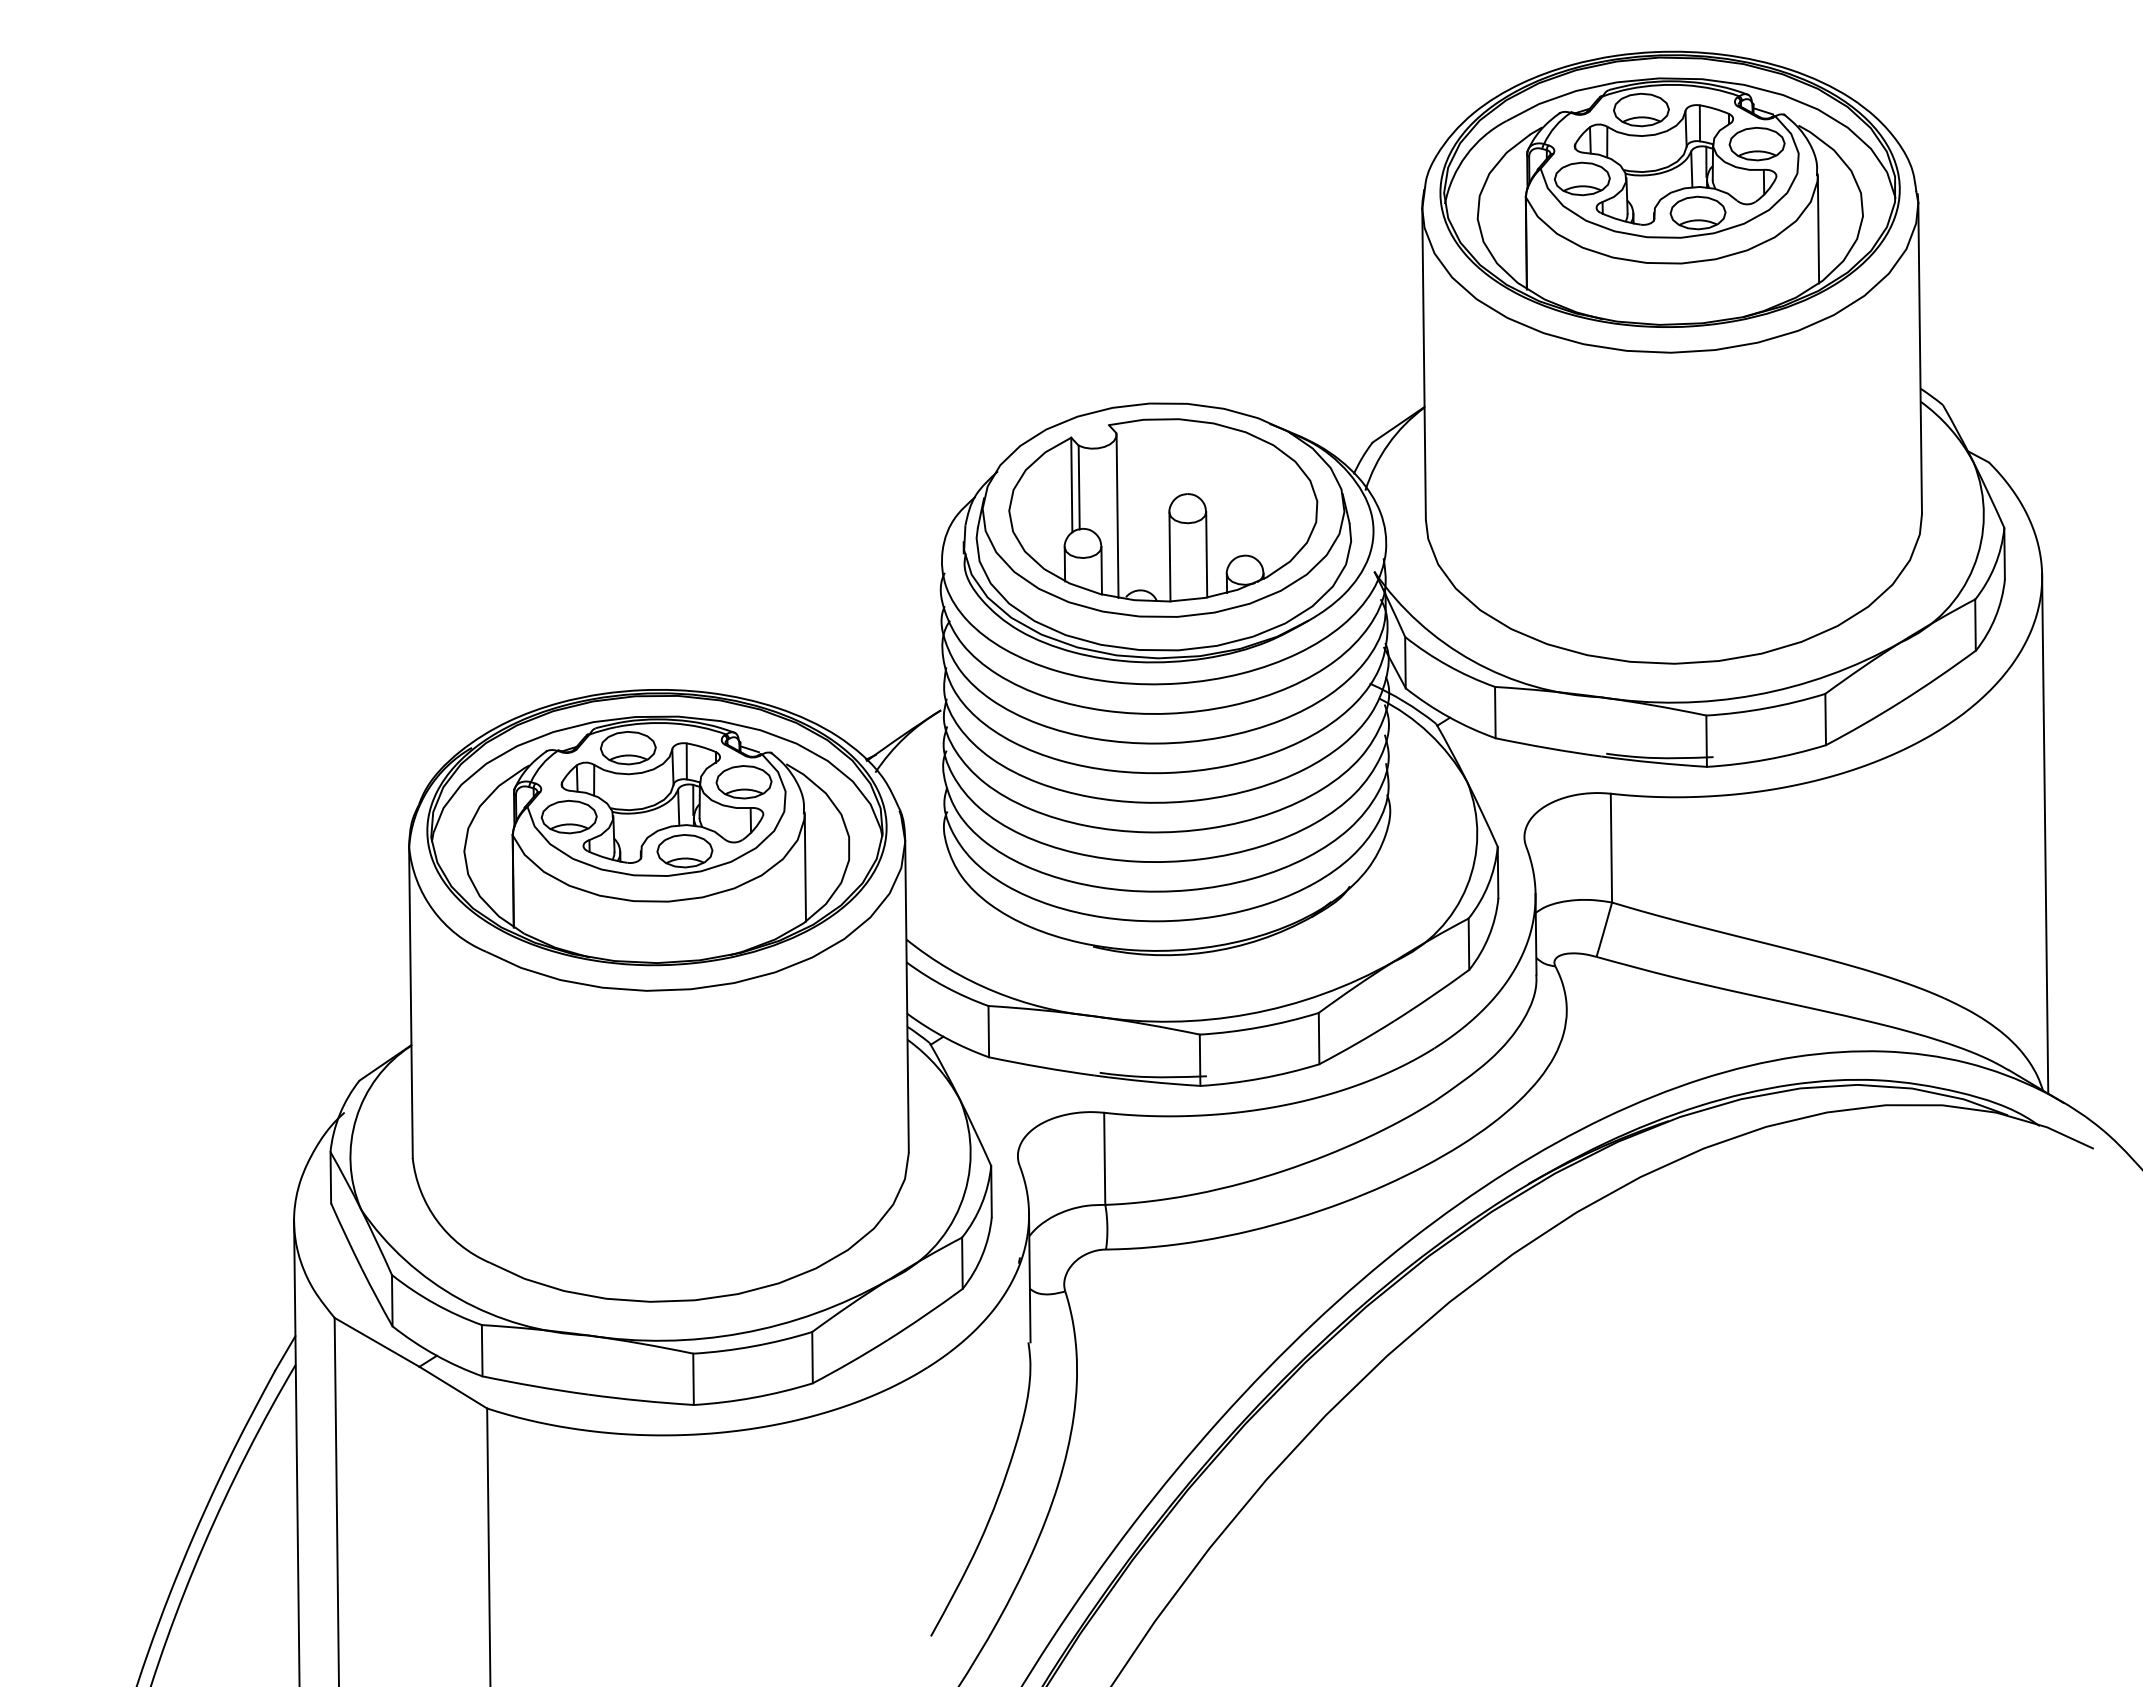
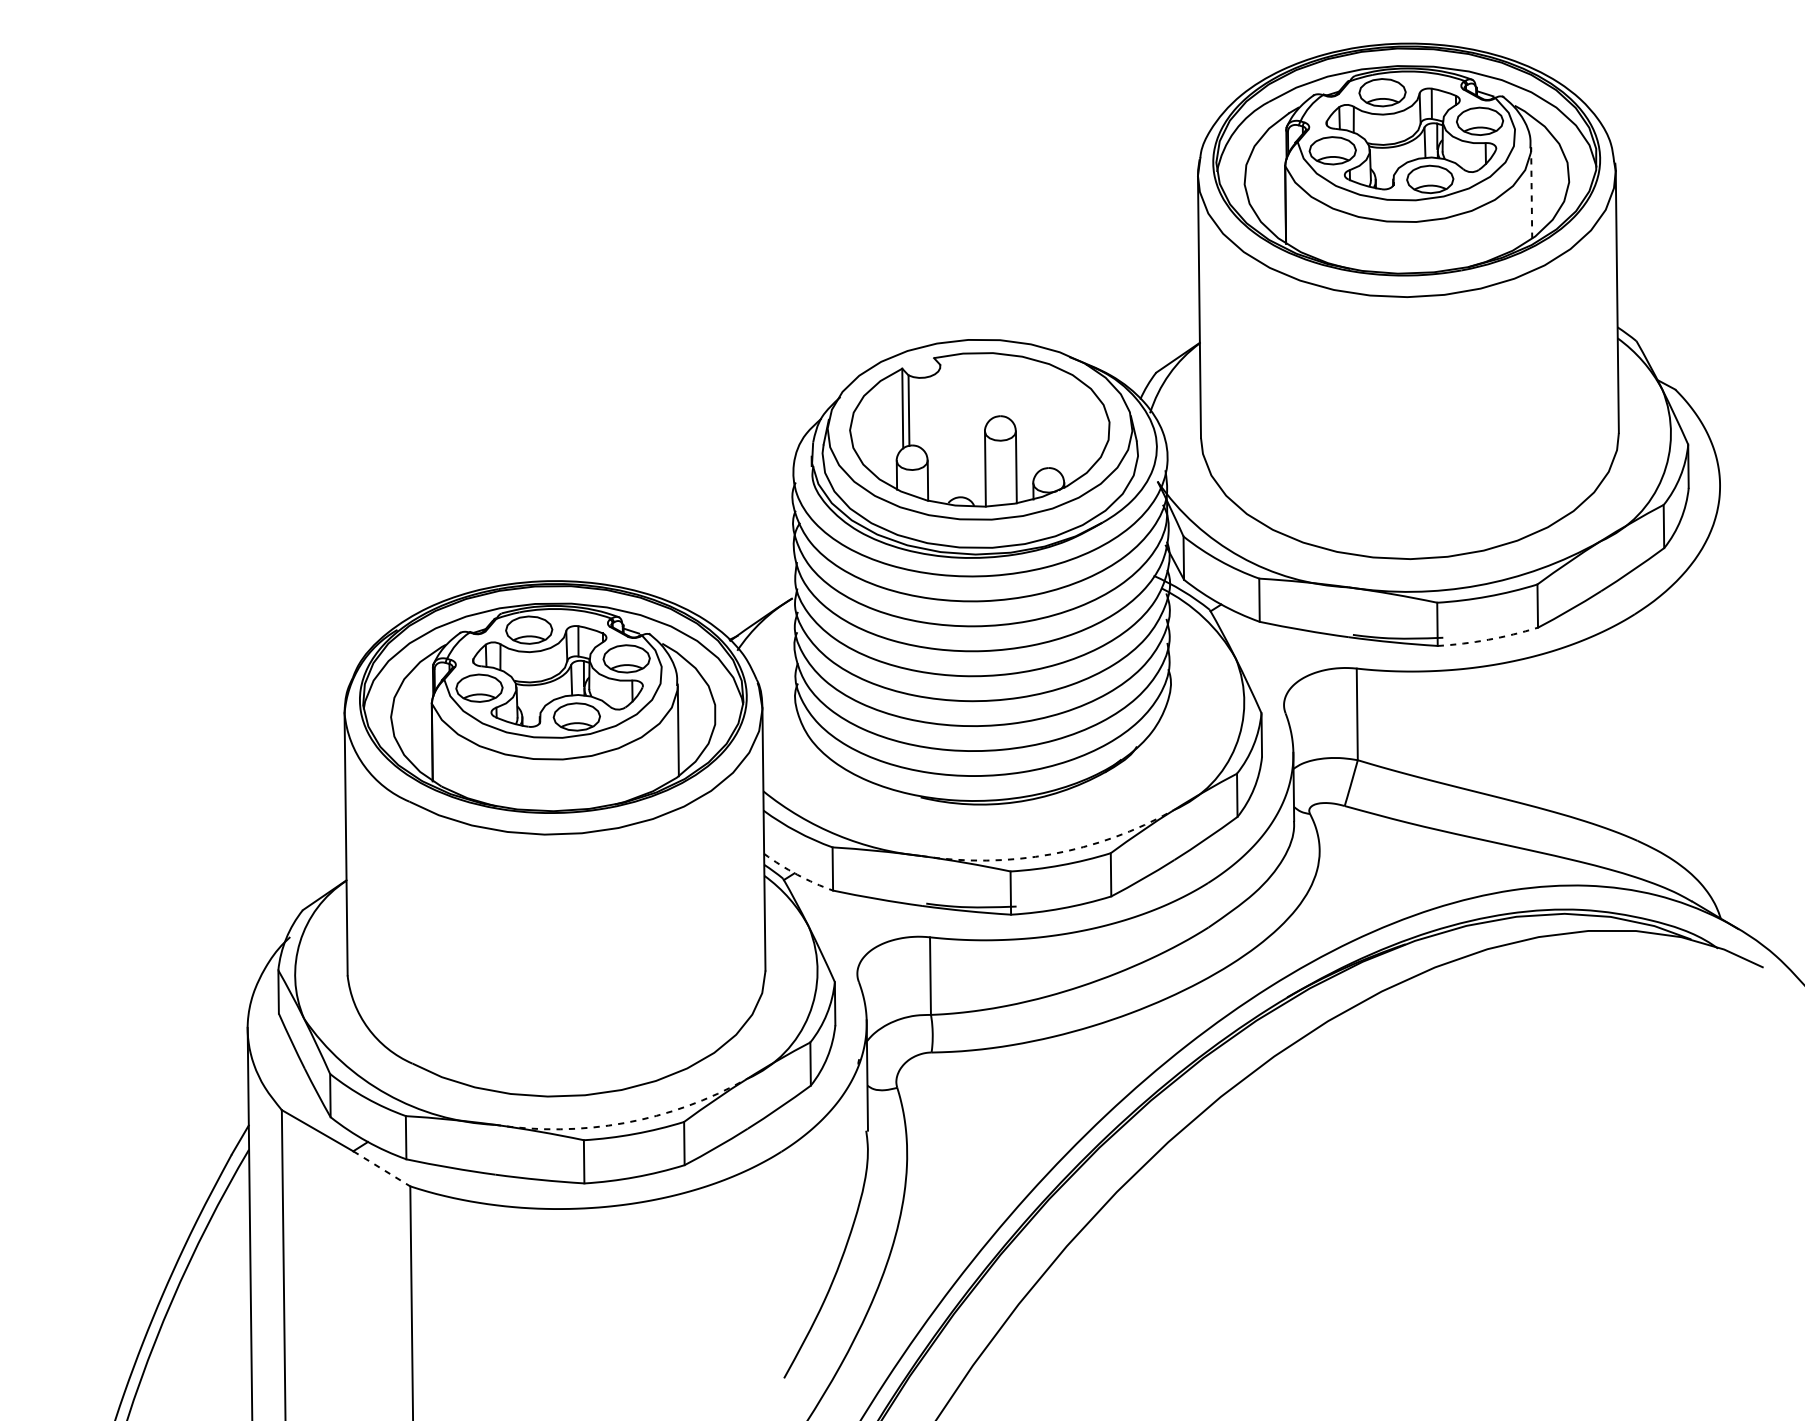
line: (1818, 228) -> (1531, 192), solid -> dashed
line: (1117, 515) -> (941, 434), removed
arc: (1767, 759) -> (1488, 639), solid -> dashed
line: (2045, 833) -> (1722, 702), removed
arc: (1248, 1014) -> (1051, 854), solid -> dashed
arc: (946, 1038) -> (797, 874), solid -> dashed
arc: (741, 1333) -> (624, 1123), solid -> dashed
line: (453, 1387) -> (381, 1168), solid -> dashed

